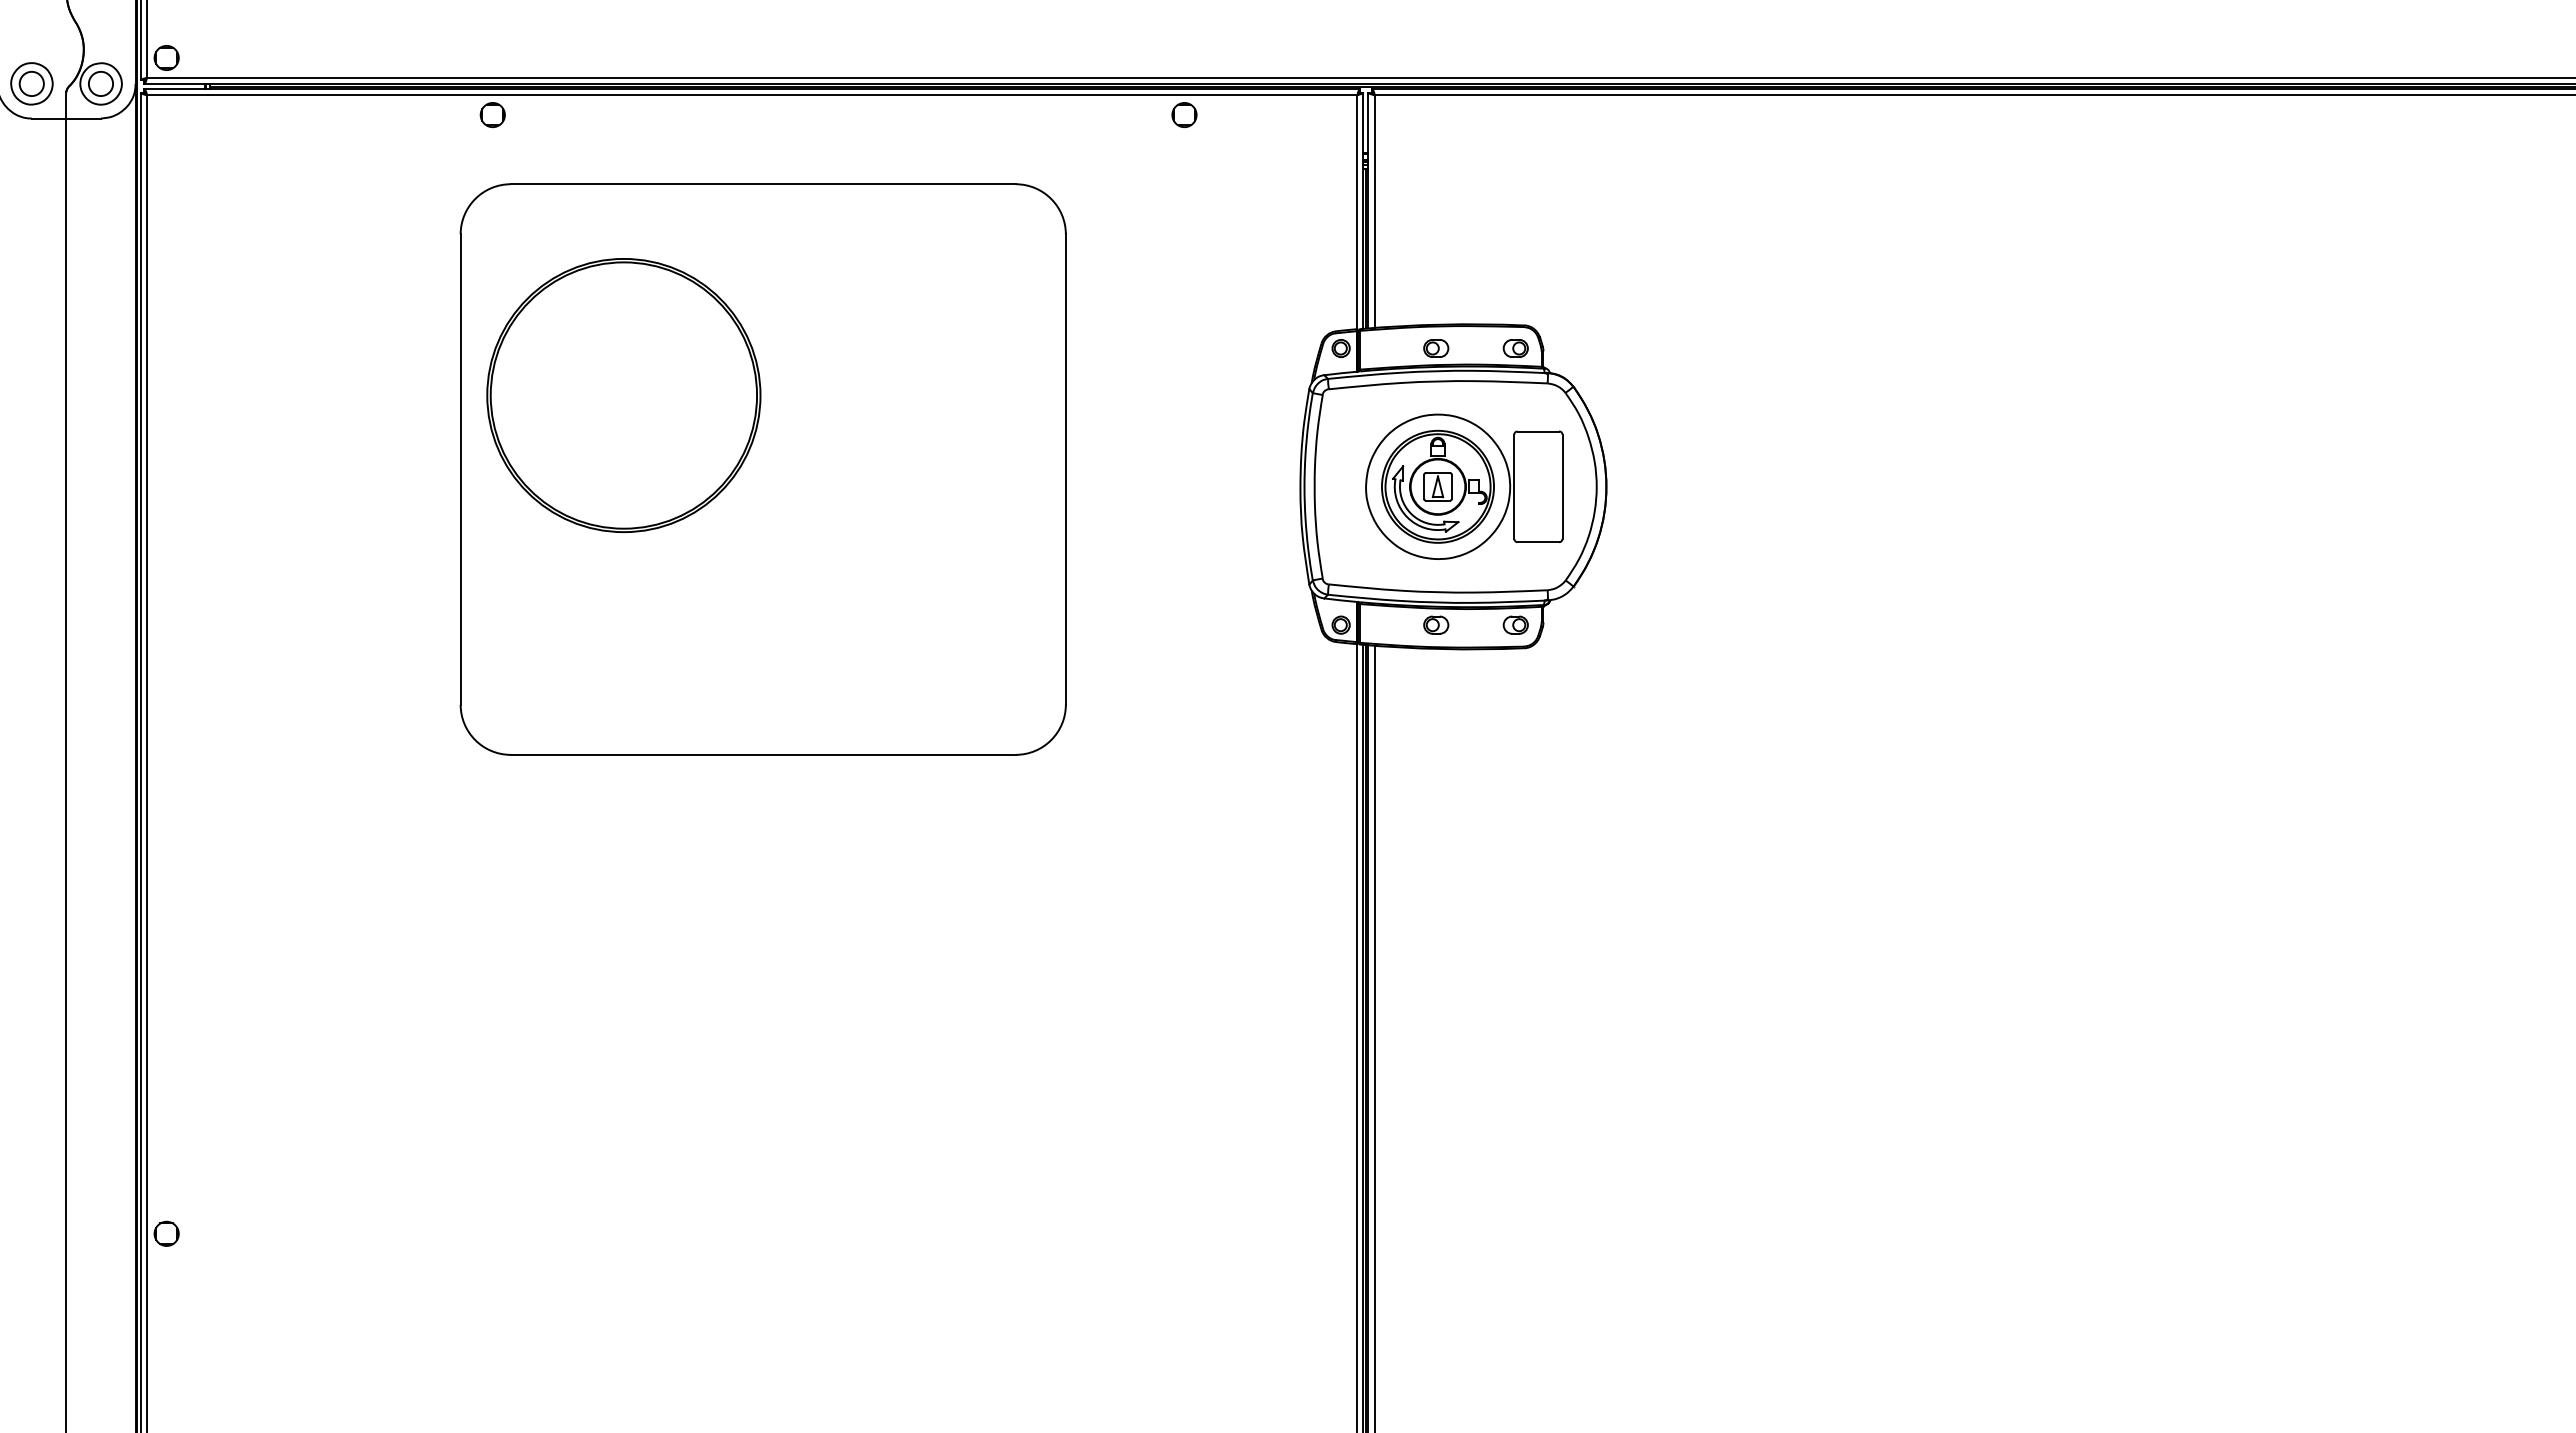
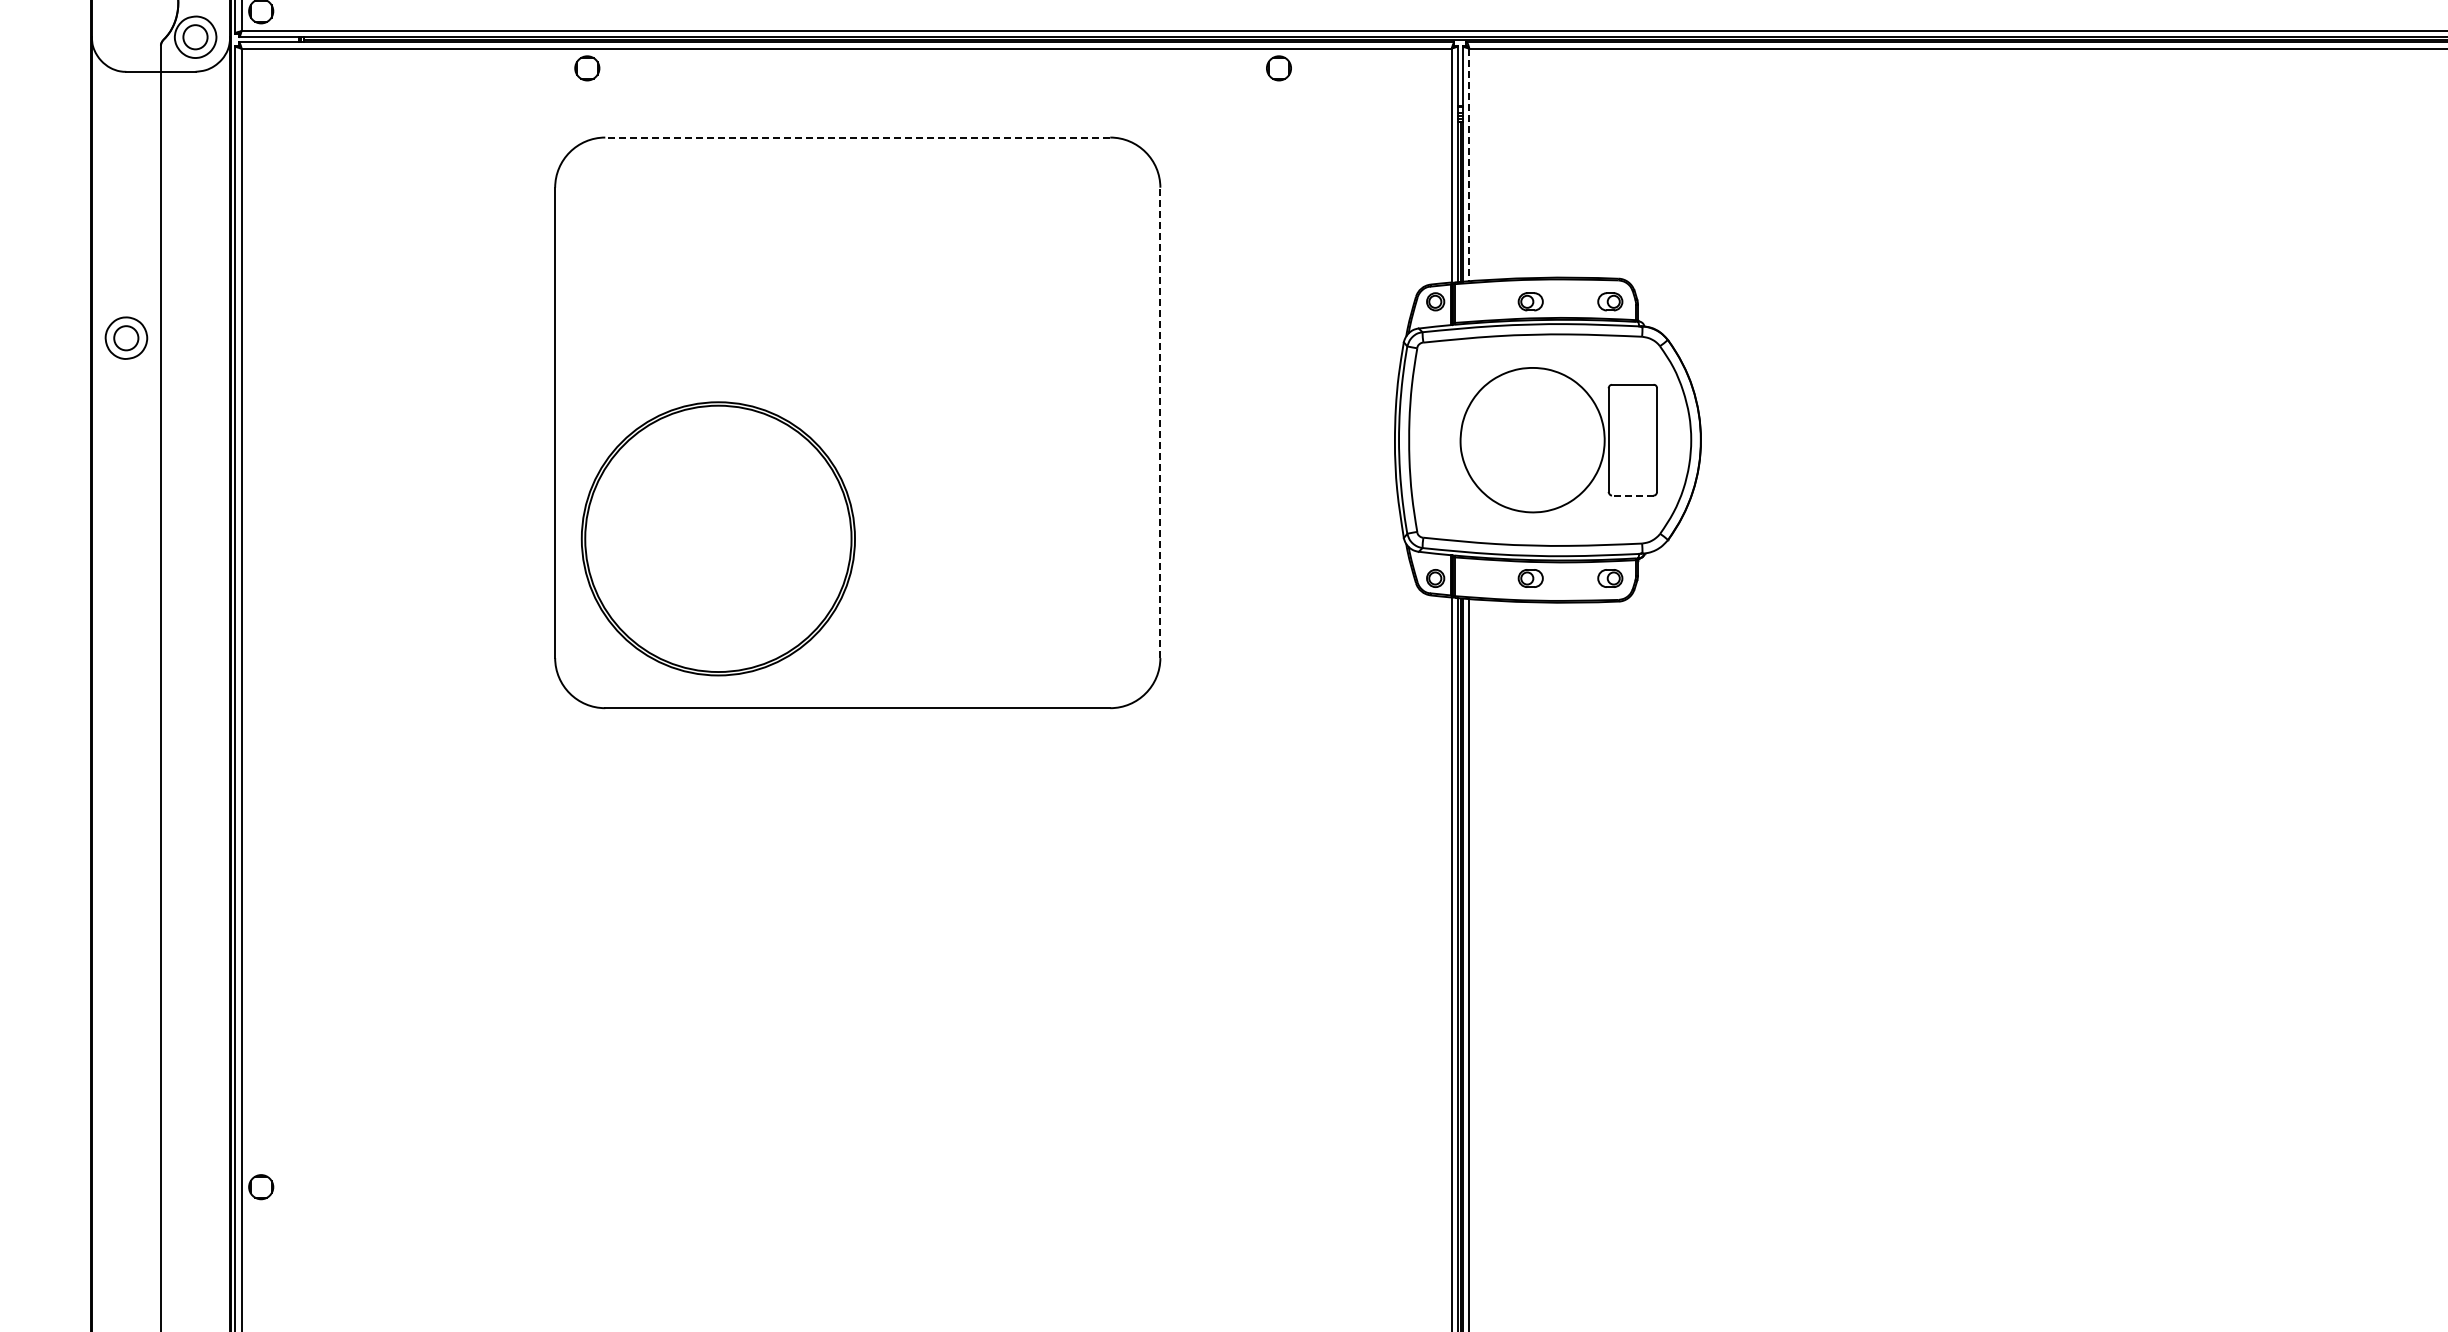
part: (31, 83) -> (126, 337), moved
line: (762, 184) -> (857, 137), solid -> dashed
line: (1374, 212) -> (1469, 165), solid -> dashed
part: (623, 395) -> (718, 538), moved
line: (1065, 469) -> (1160, 422), solid -> dashed
part: (1437, 486) -> (1532, 439), removed
line: (1538, 542) -> (1633, 495), solid -> dashed

